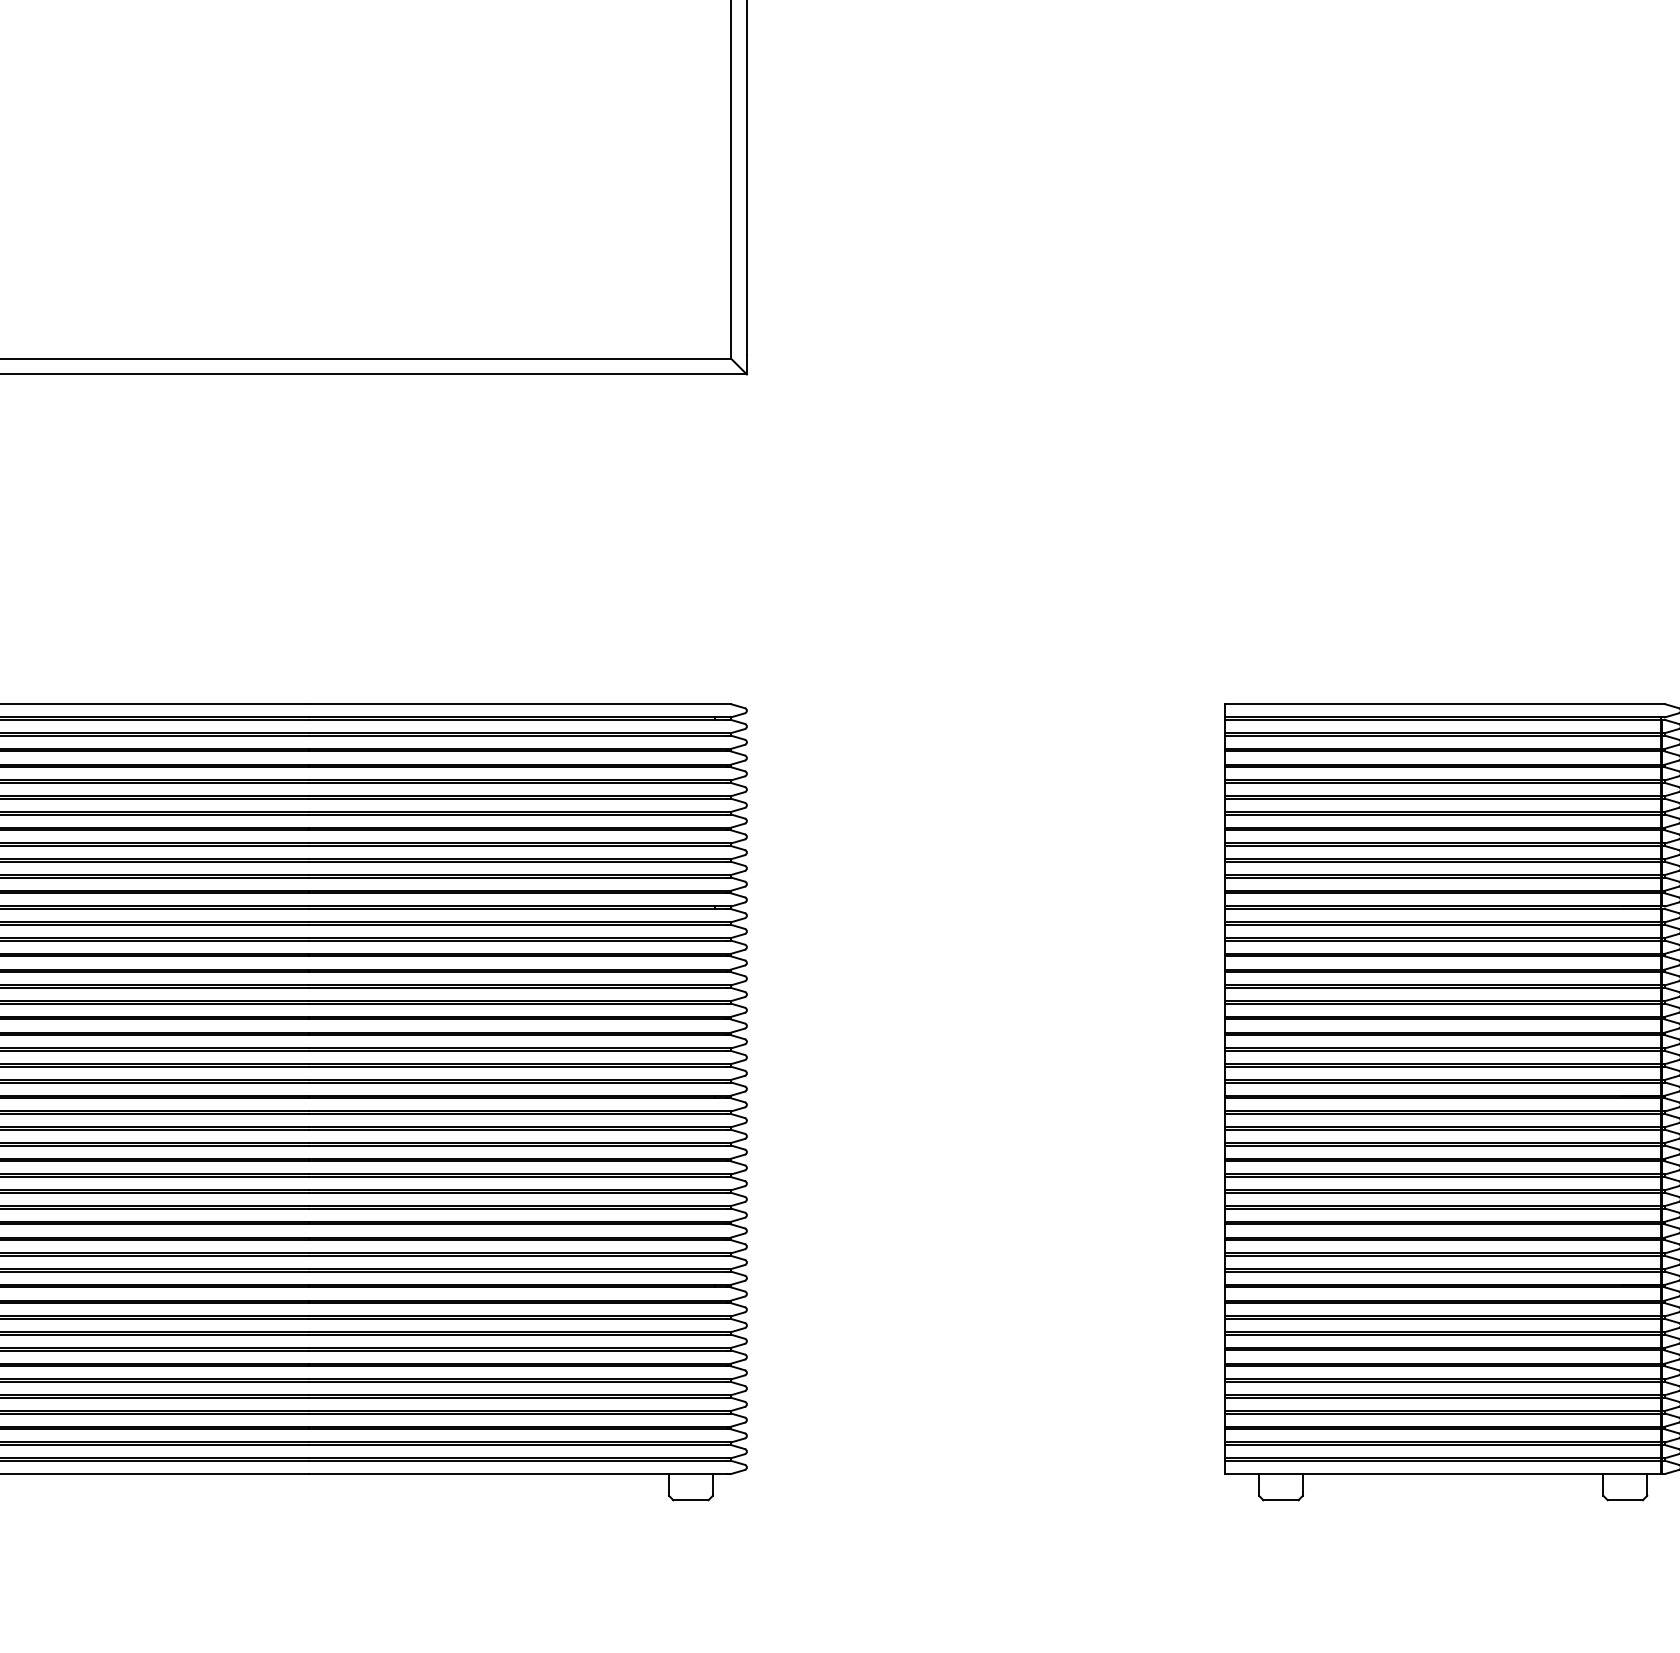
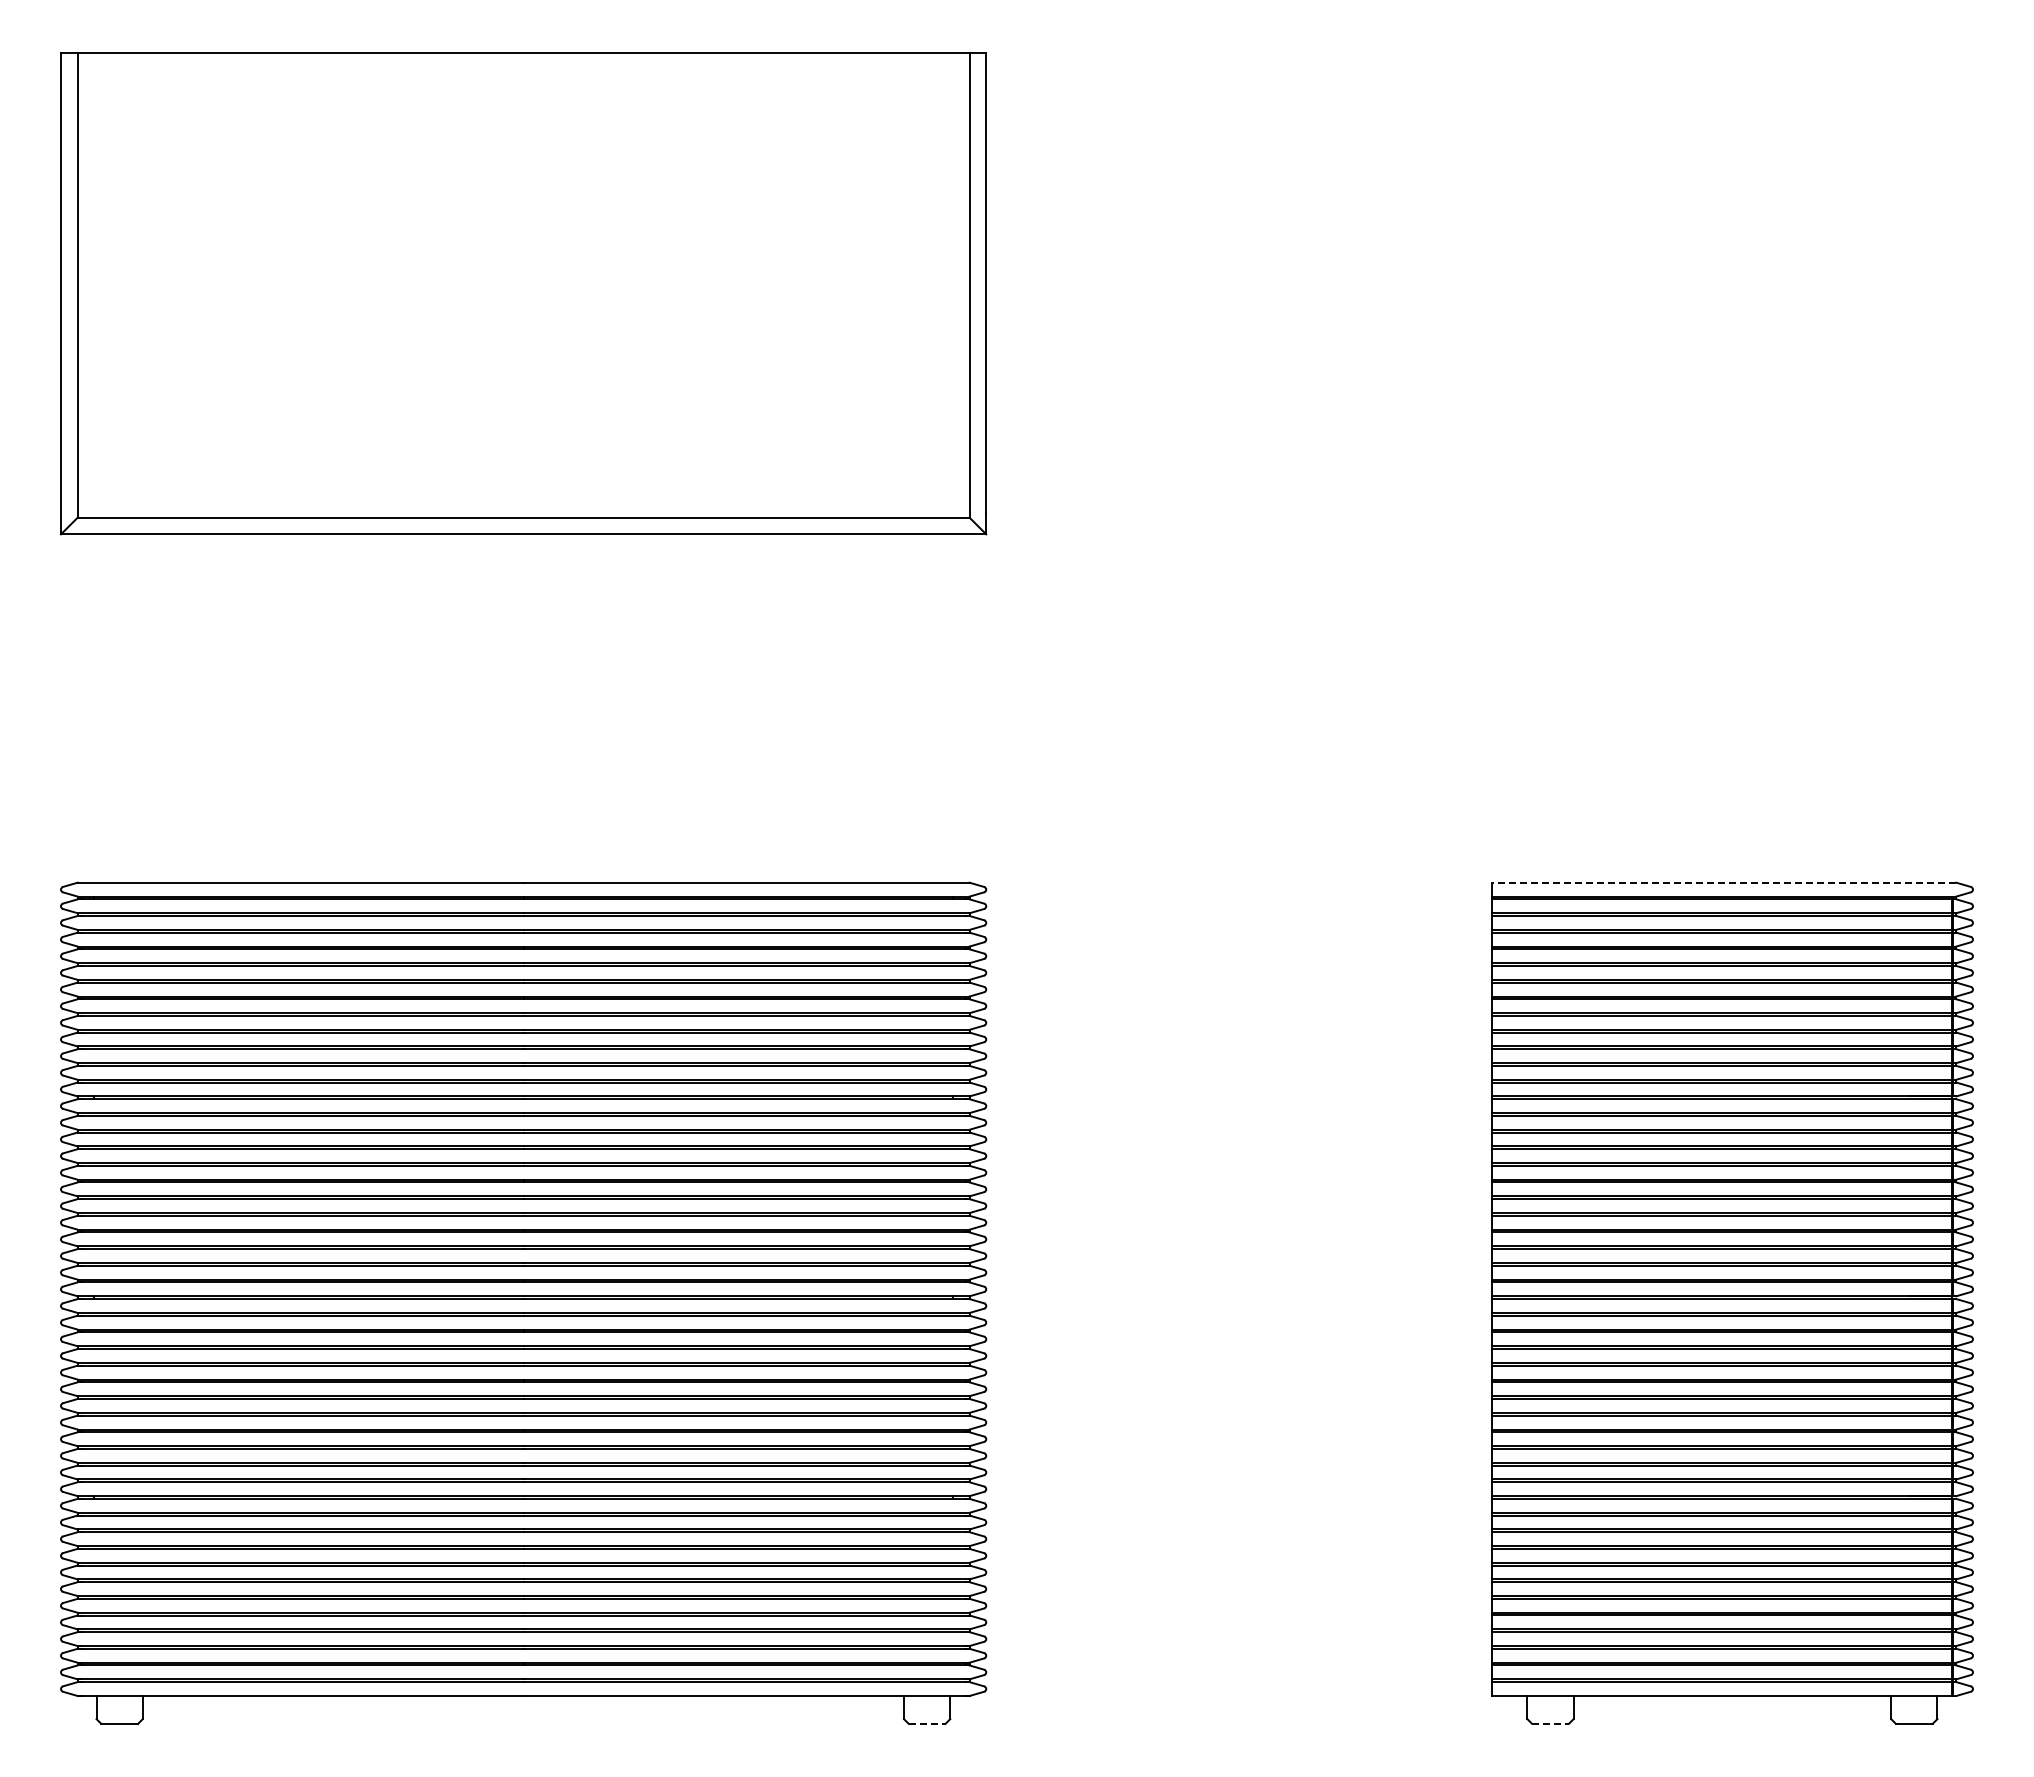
line: (1444, 704) -> (1723, 882), solid -> dashed
line: (691, 1500) -> (927, 1723), solid -> dashed
line: (1280, 1500) -> (1550, 1723), solid -> dashed

